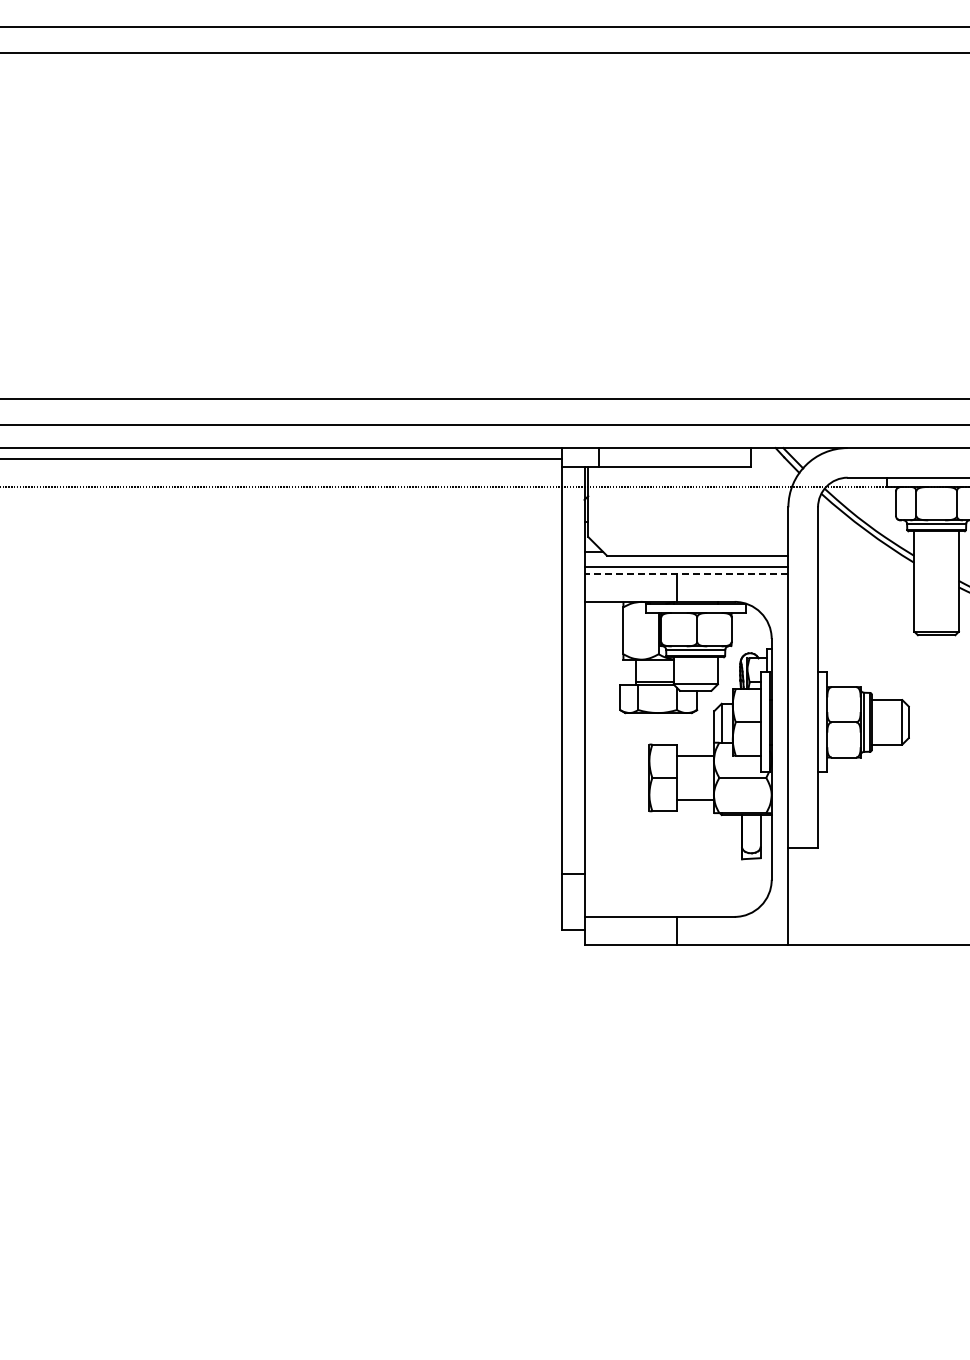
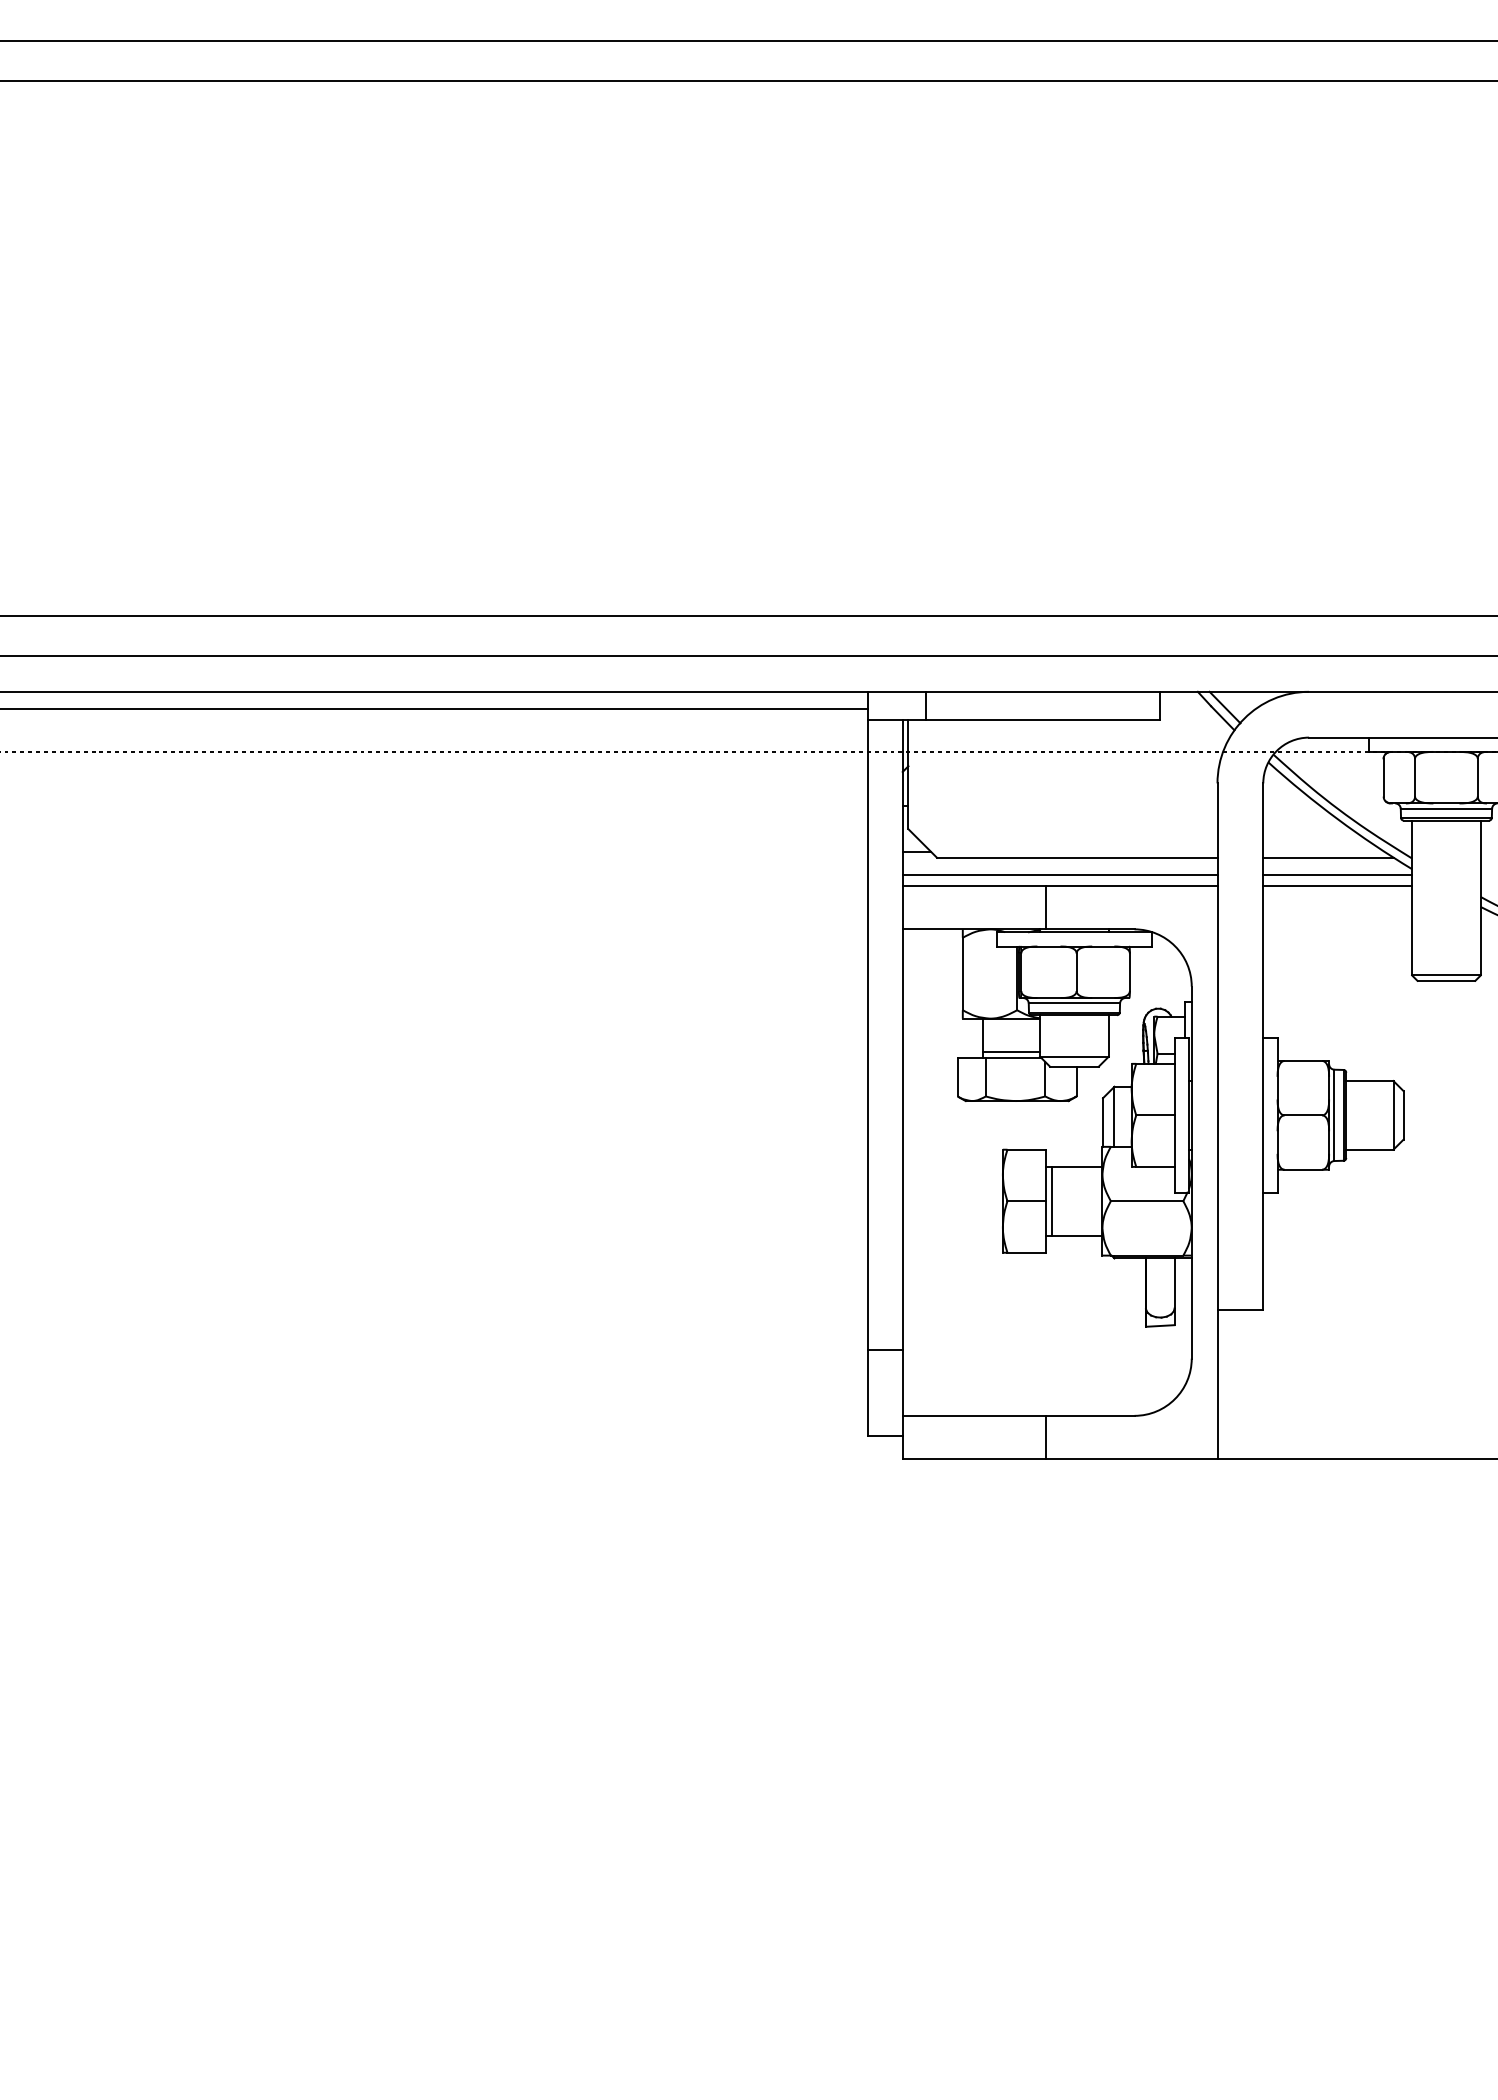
line: (860, 555) -> (1328, 857), added
line: (866, 566) -> (1338, 874), added
line: (686, 574) -> (1060, 887), dashed -> solid
line: (866, 574) -> (1338, 887), added
line: (680, 777) -> (1050, 1200), added

